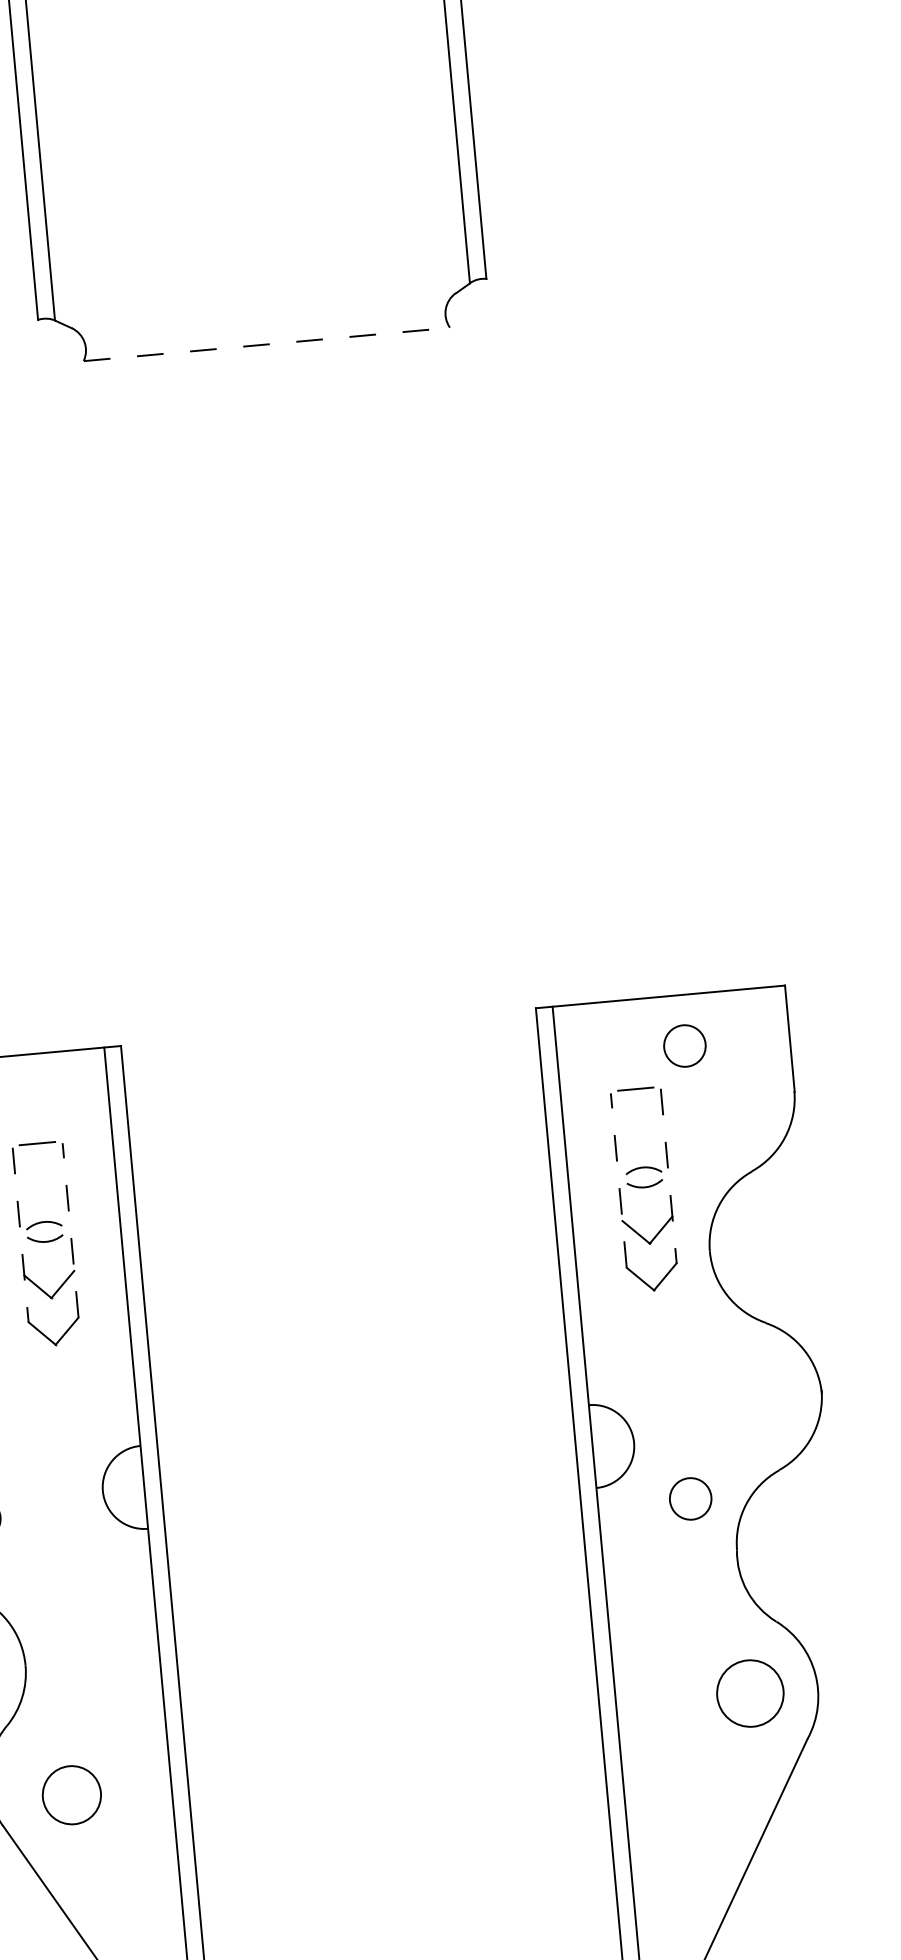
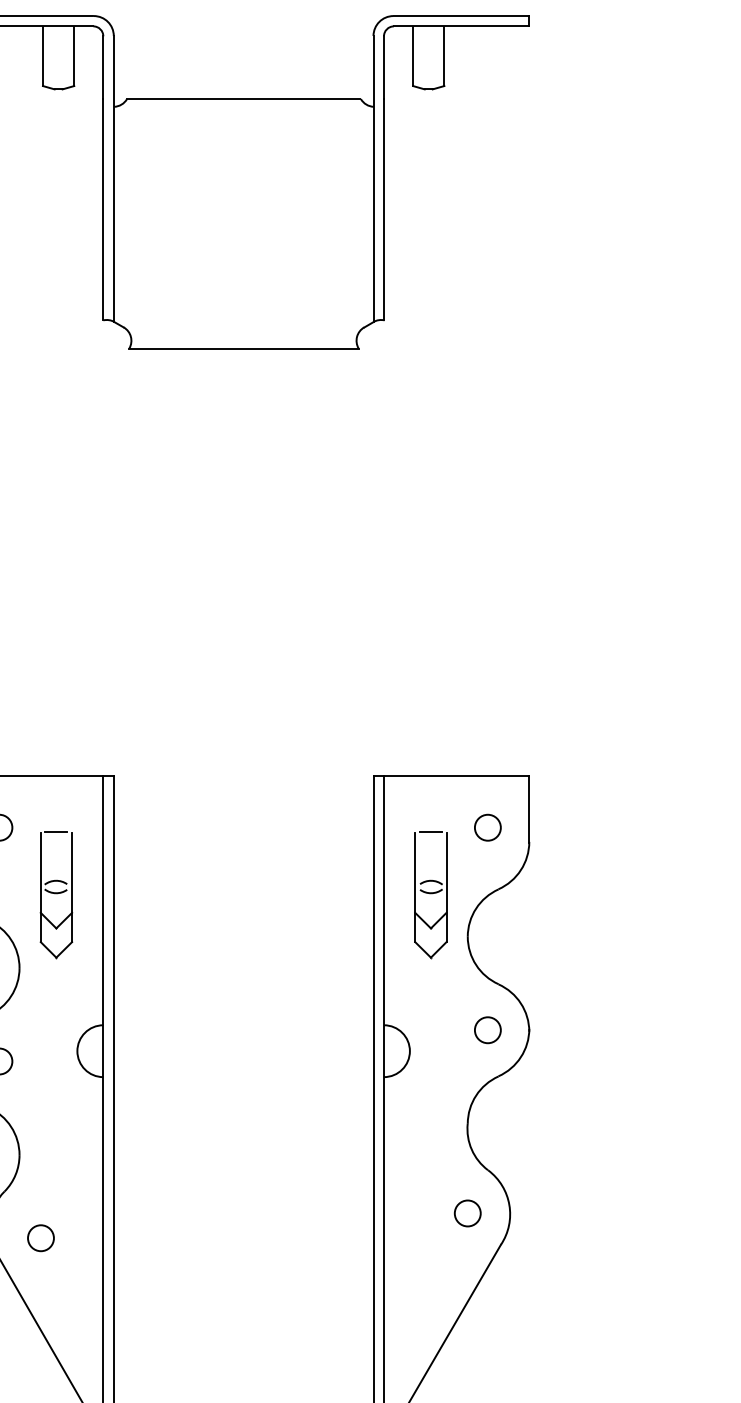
line: (266, 344) -> (243, 348), dashed -> solid
circle: (684, 1045) -> (487, 827), moved
line: (668, 1175) -> (446, 887), dashed -> solid
line: (619, 1180) -> (415, 887), dashed -> solid
line: (71, 1230) -> (72, 887), dashed -> solid
line: (20, 1234) -> (40, 887), dashed -> solid
circle: (690, 1499) -> (487, 1030), moved
circle: (749, 1693) -> (467, 1213), size x0.62
circle: (71, 1795) -> (40, 1238), size x0.71

